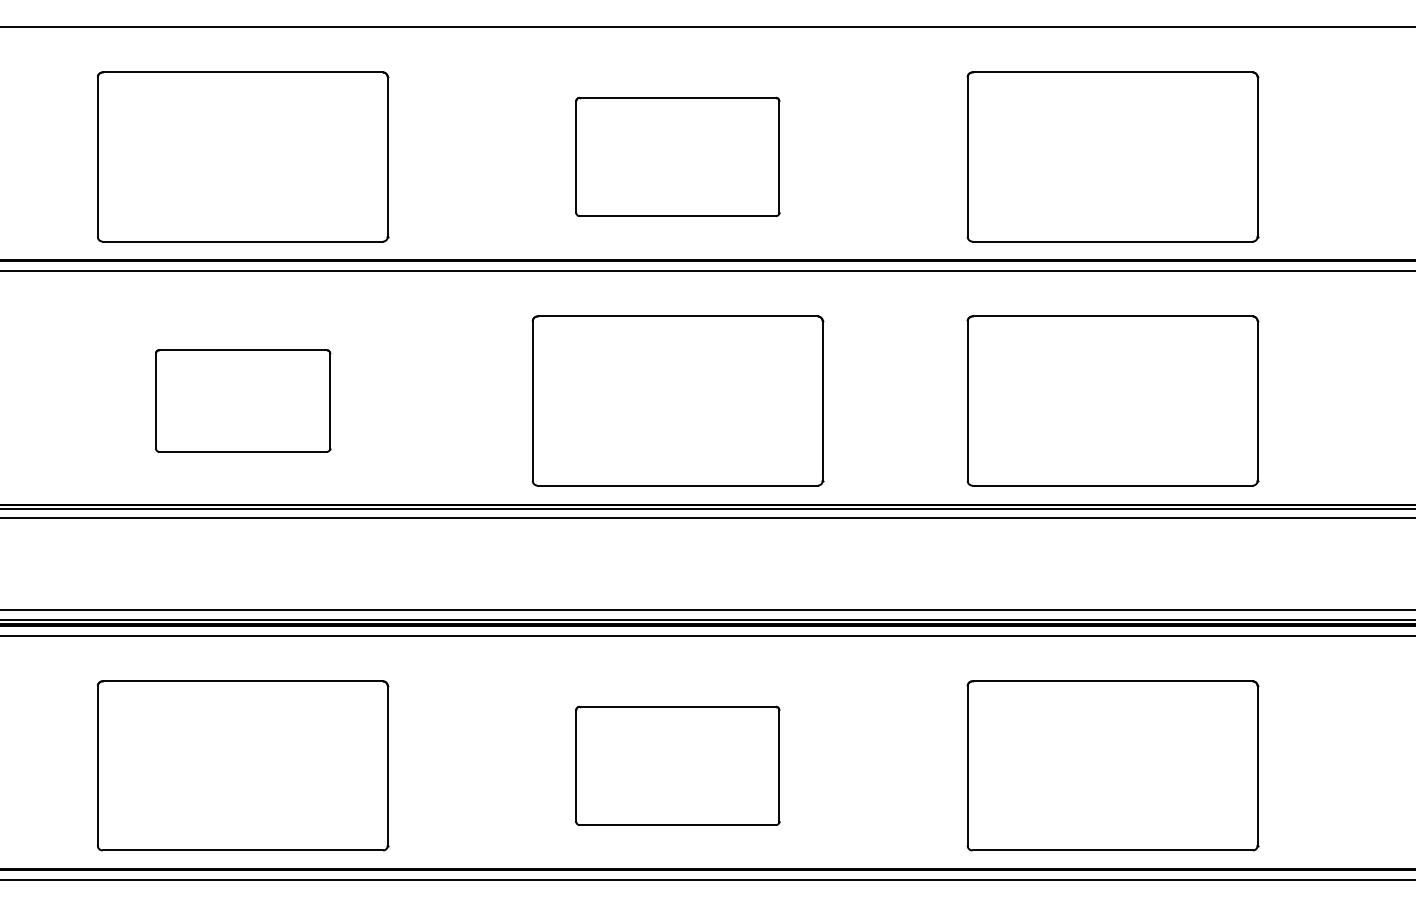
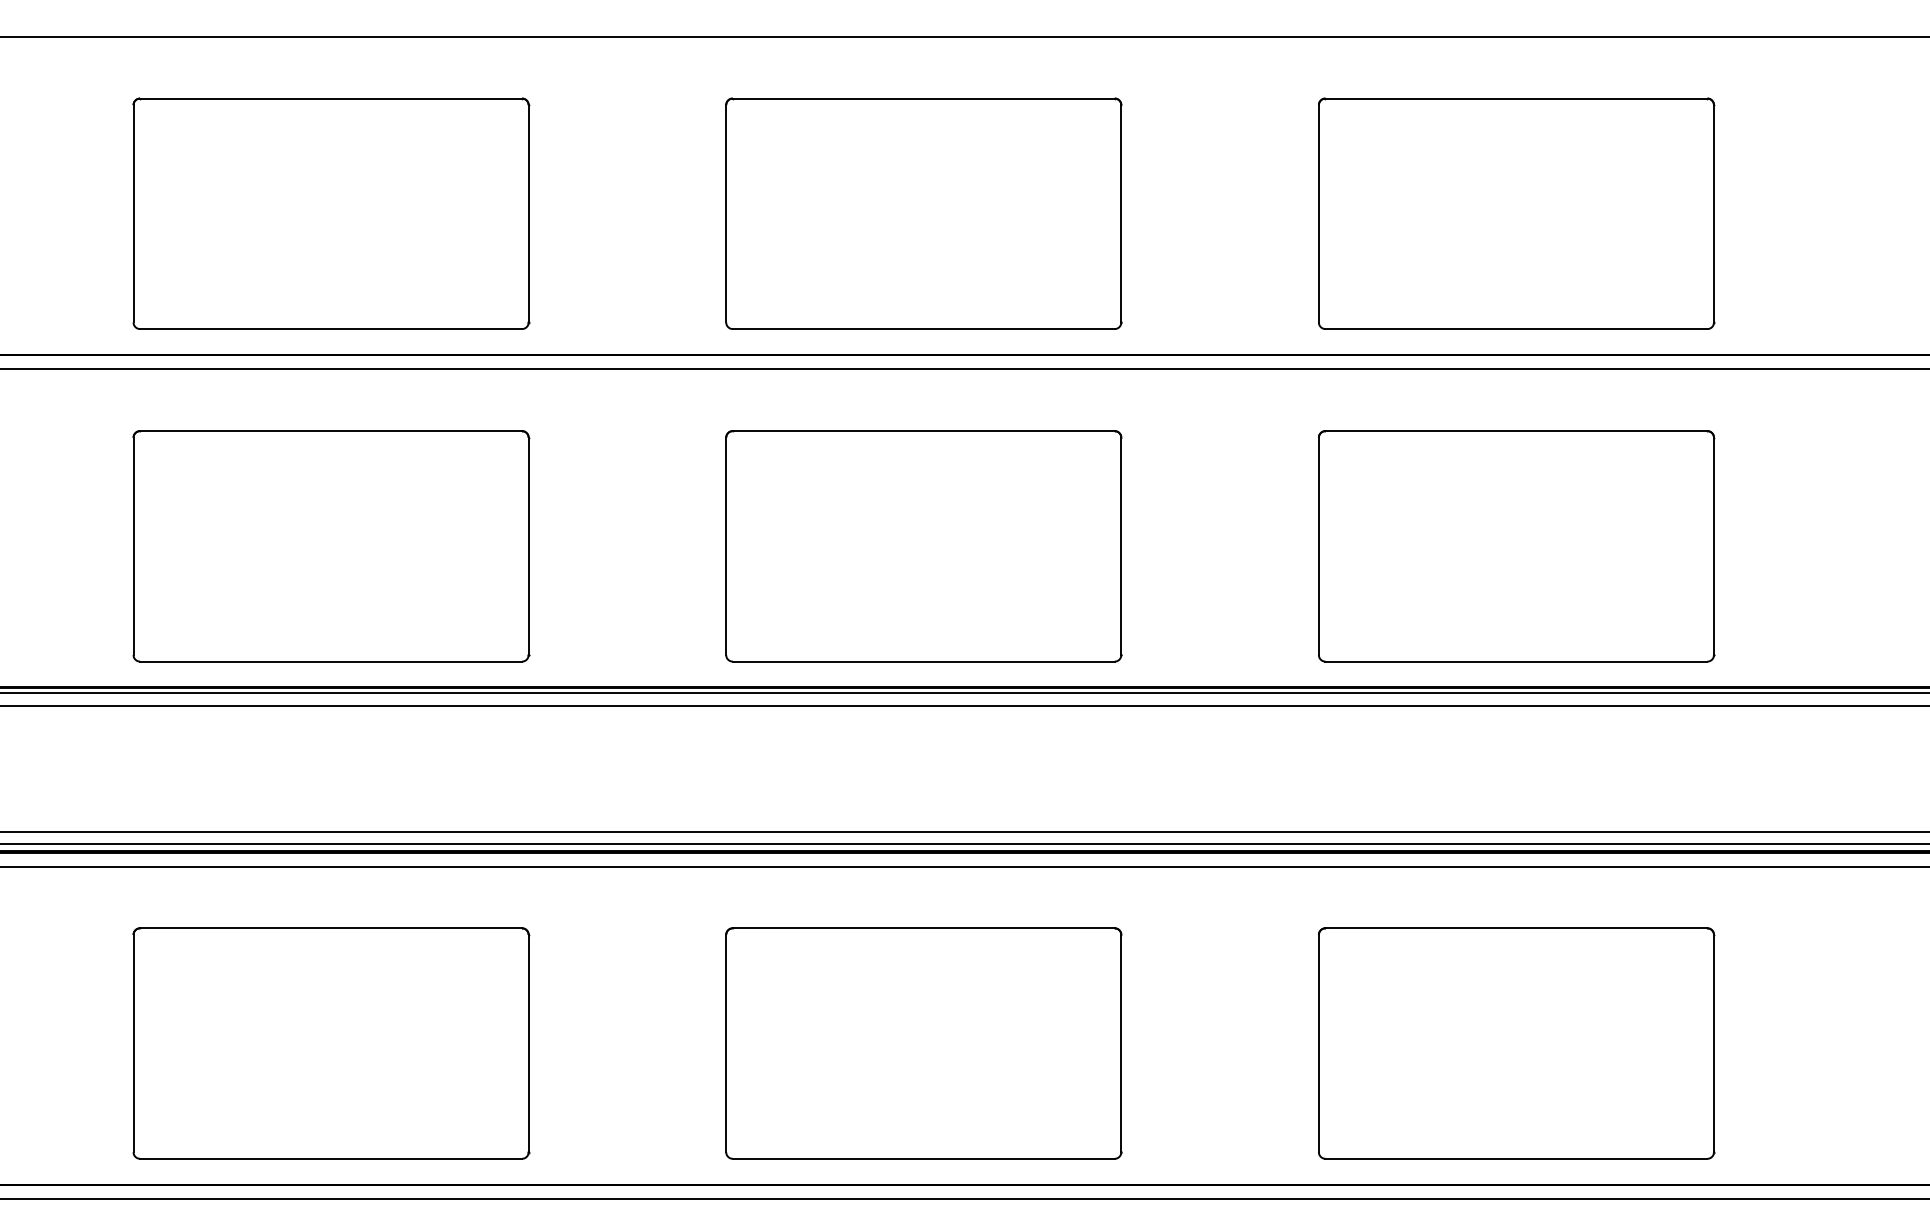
part: (677, 156) -> (923, 213), size x1.43
part: (243, 400) -> (332, 545), size x1.67
part: (677, 765) -> (923, 1042), size x1.43

